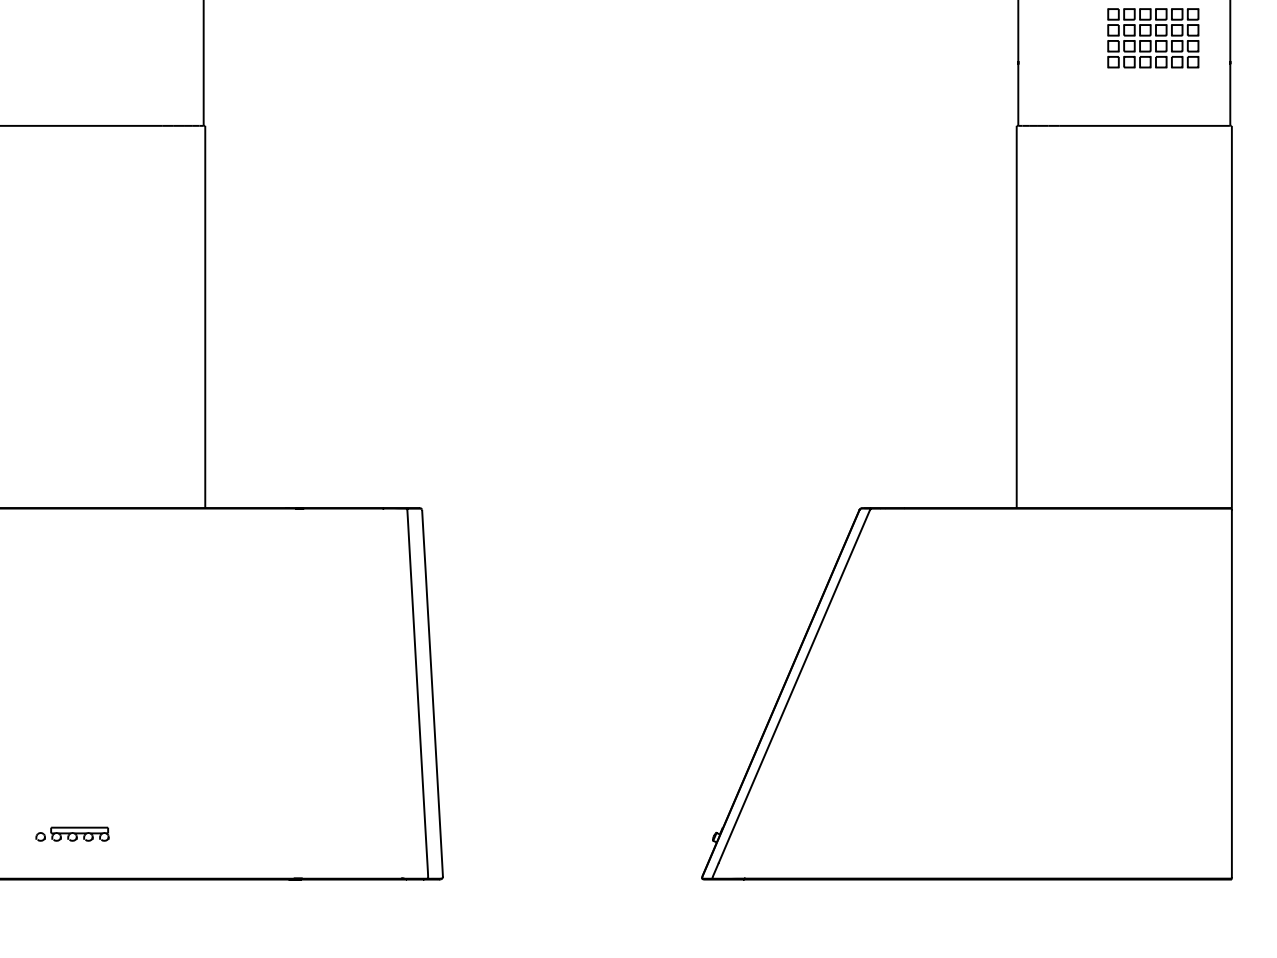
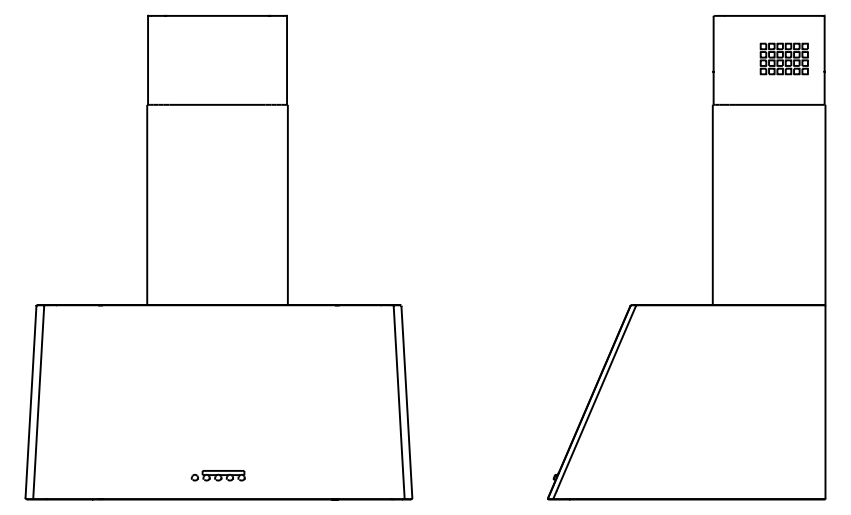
part: (72, 833) -> (218, 475), size x1.4

